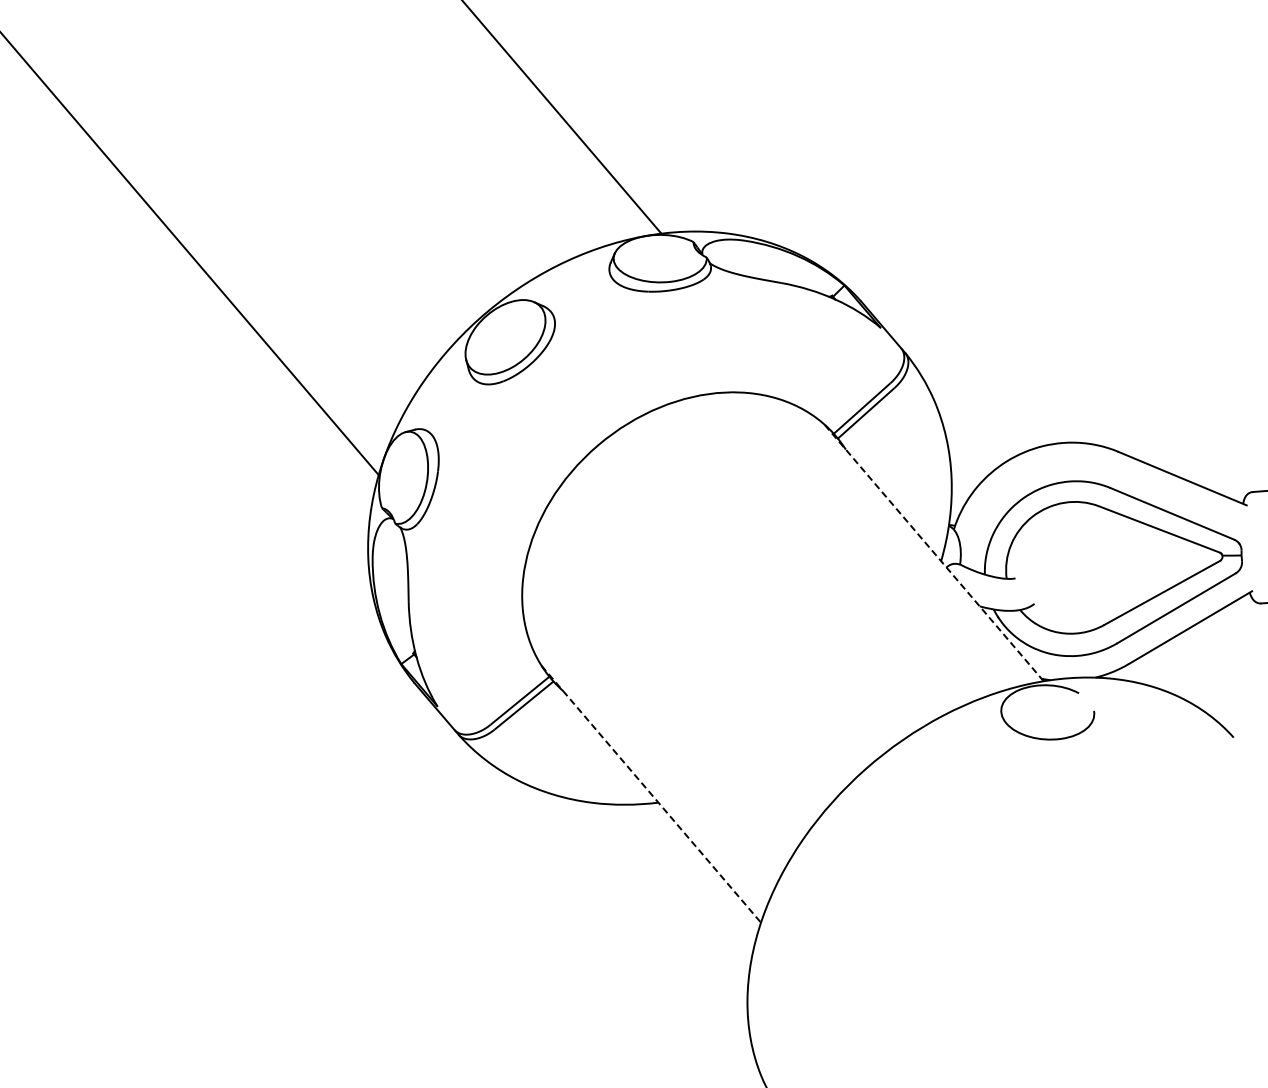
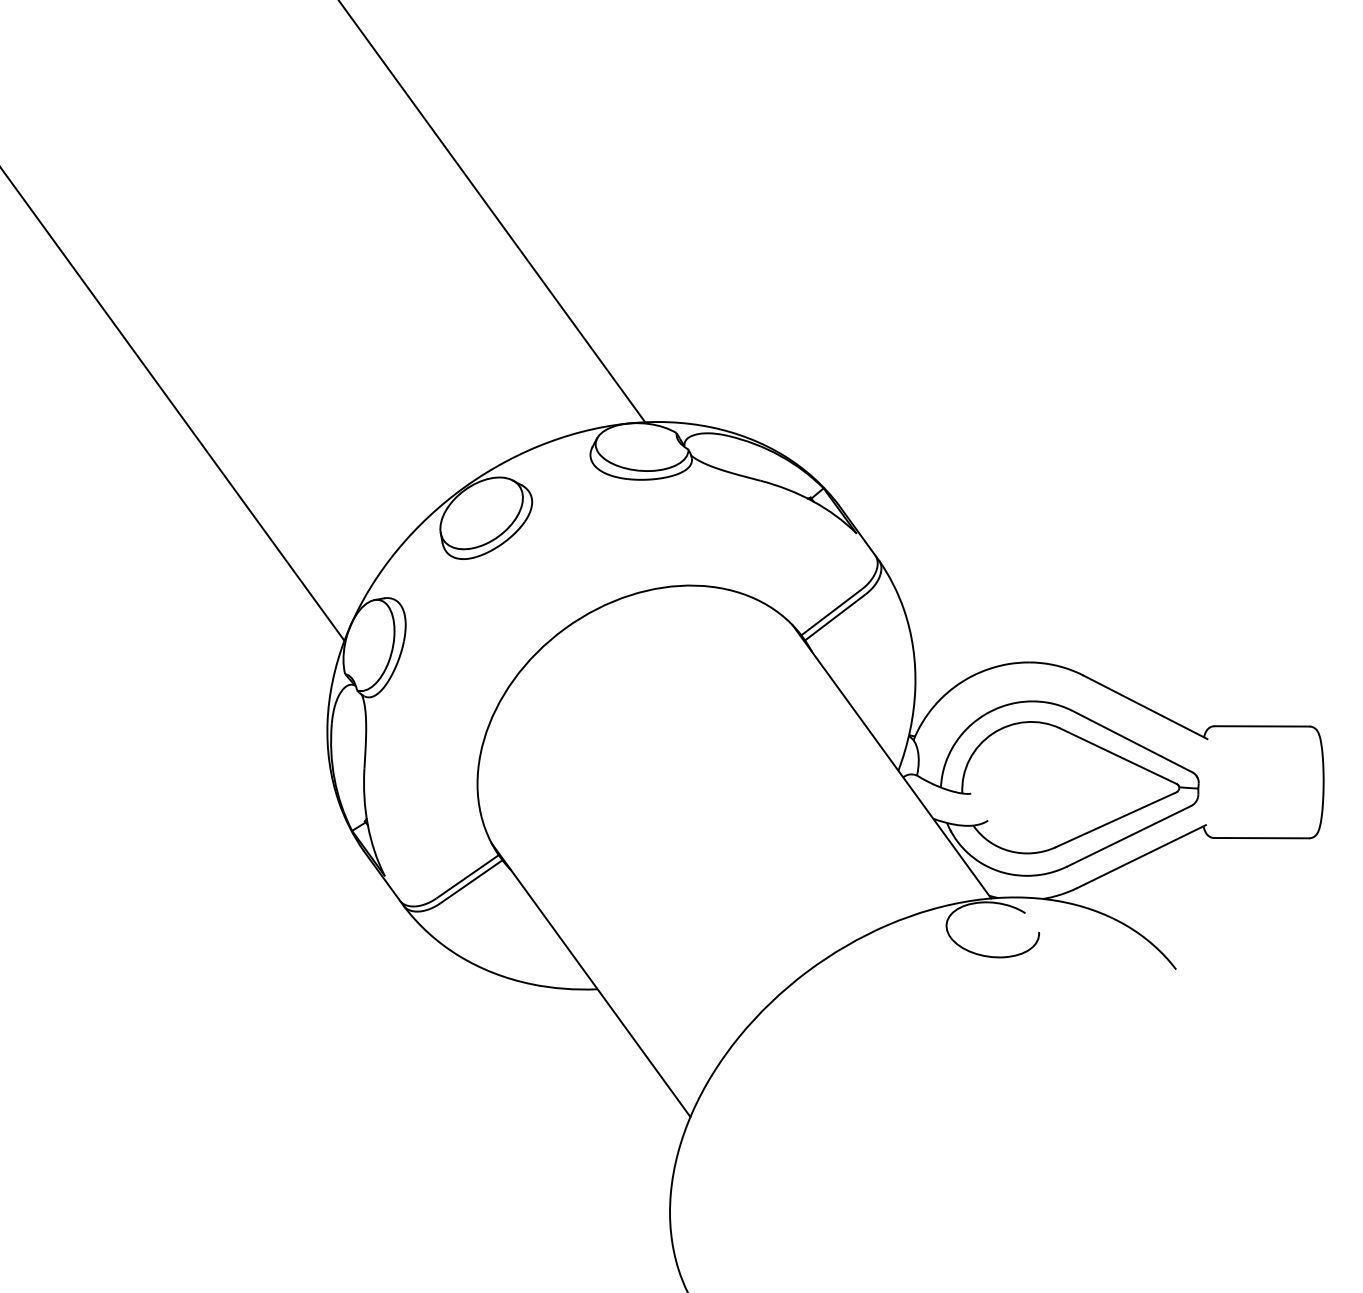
line: (933, 552) -> (891, 761), dashed -> solid
line: (651, 794) -> (591, 980), dashed -> solid

